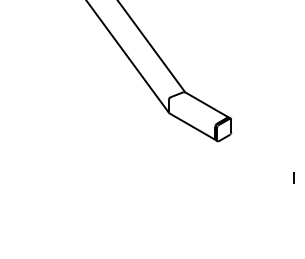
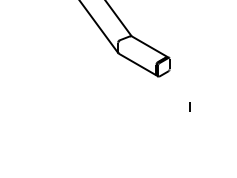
line: (293, 177) -> (189, 106), moved

